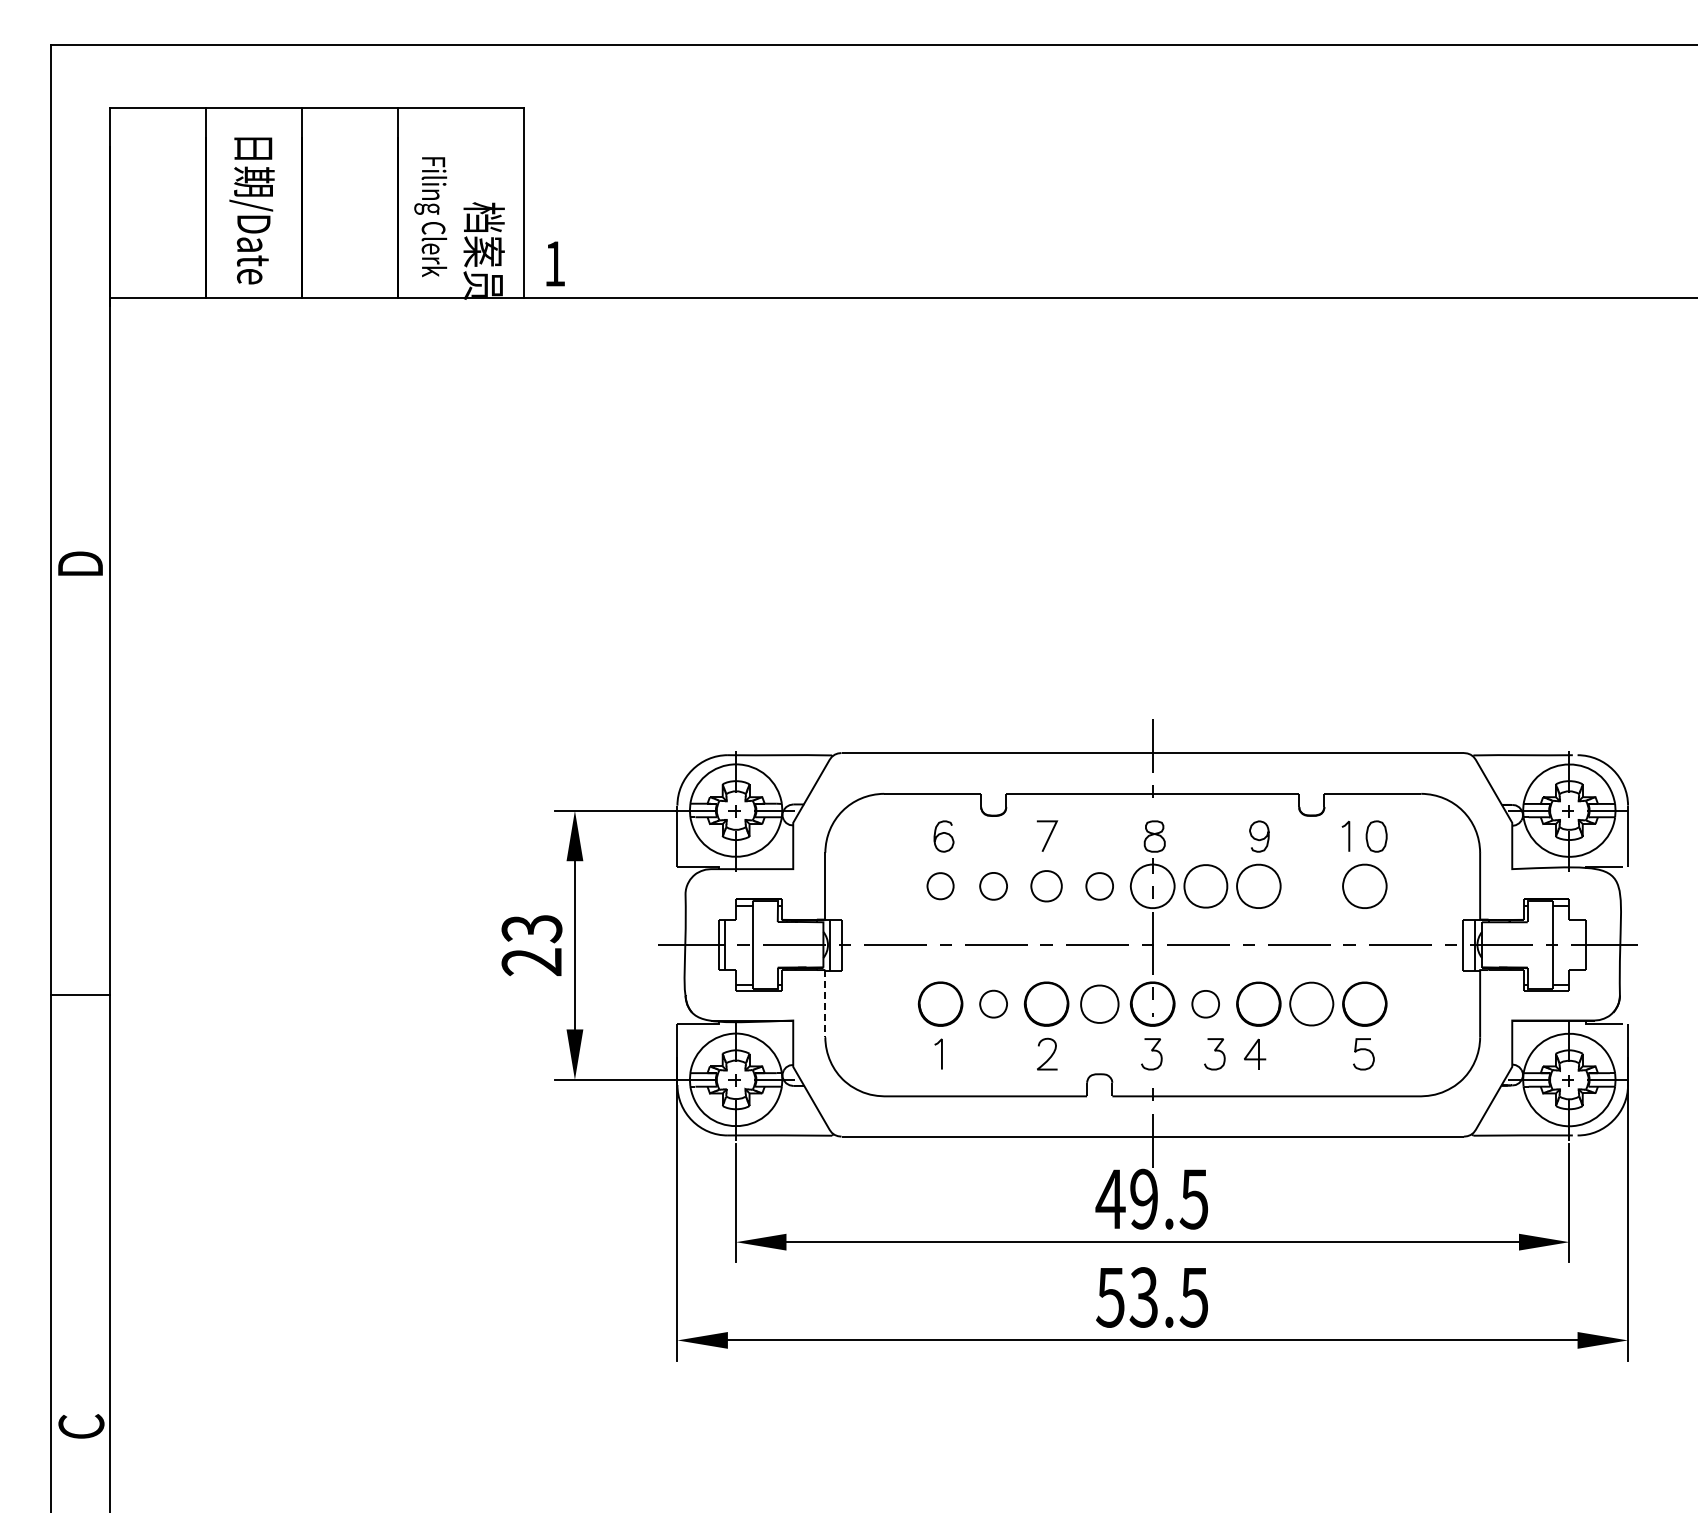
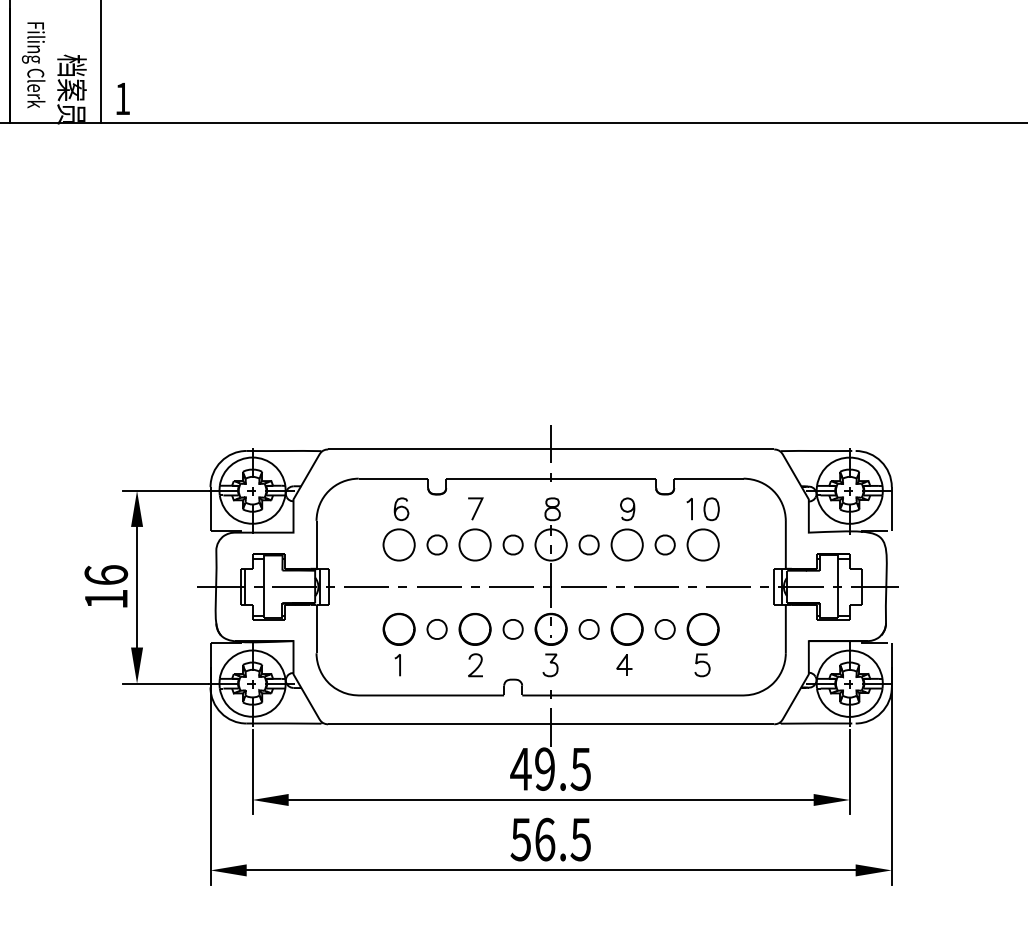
part: (940, 885) -> (399, 544), size x1.67
part: (1046, 885) -> (475, 544), size x1.43
part: (1205, 886) -> (588, 545), size x0.62
part: (1311, 886) -> (664, 545), added
text: (531, 945) -> (105, 587), 23 -> 16
line: (825, 1003) -> (316, 628), dashed -> solid
part: (1099, 1003) -> (513, 628), size x0.71
part: (1311, 1004) -> (664, 629), size x0.62
curve: (1214, 1051) -> (595, 663), removed
text: (1143, 1297) -> (544, 839), 53.5 -> 56.5

